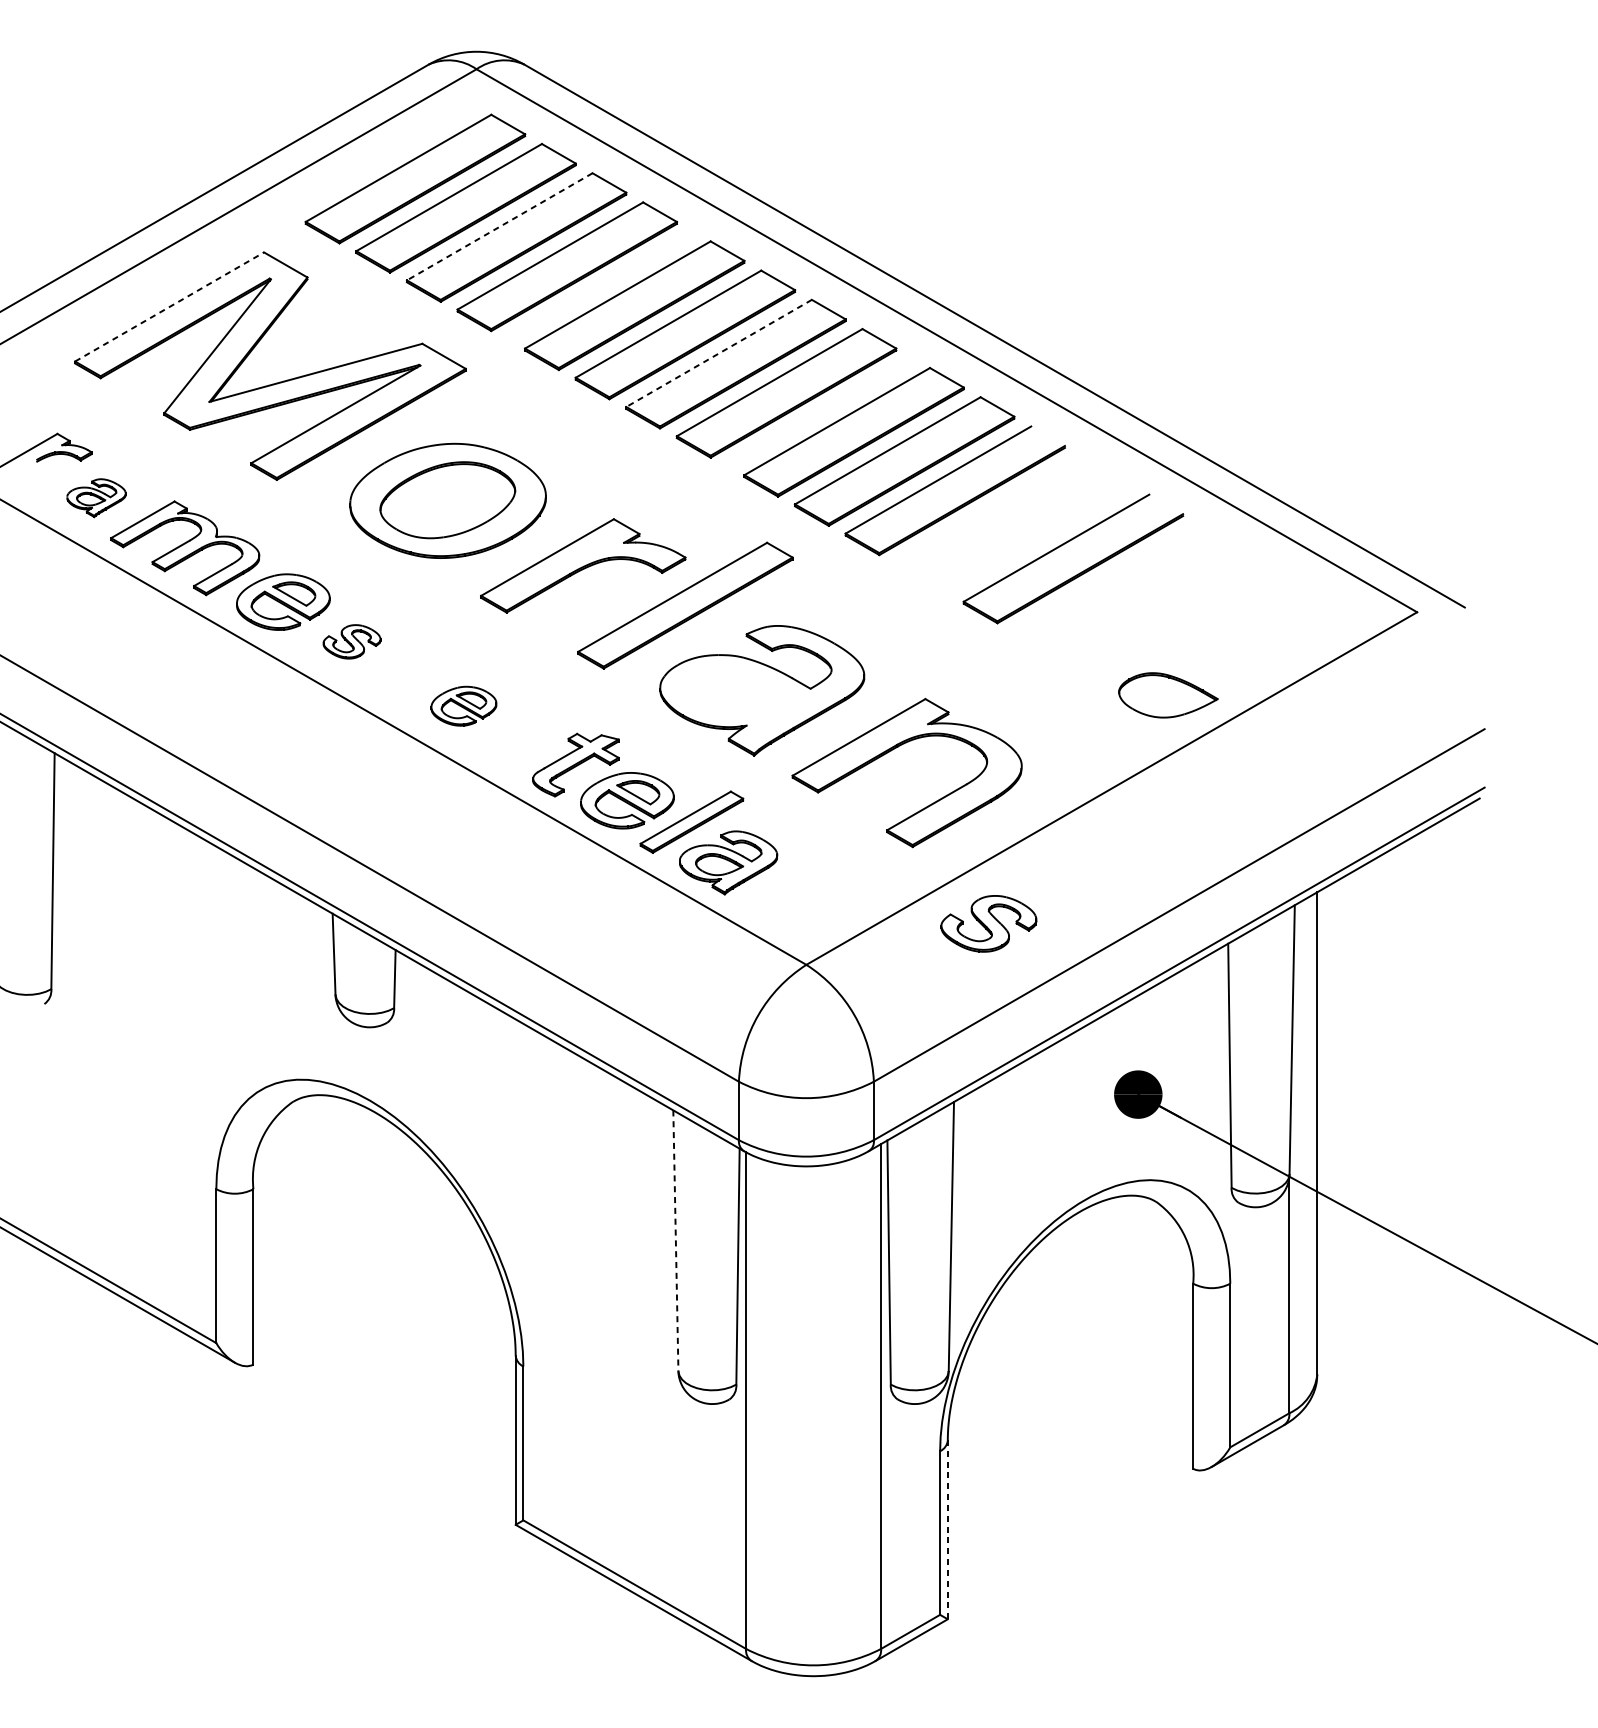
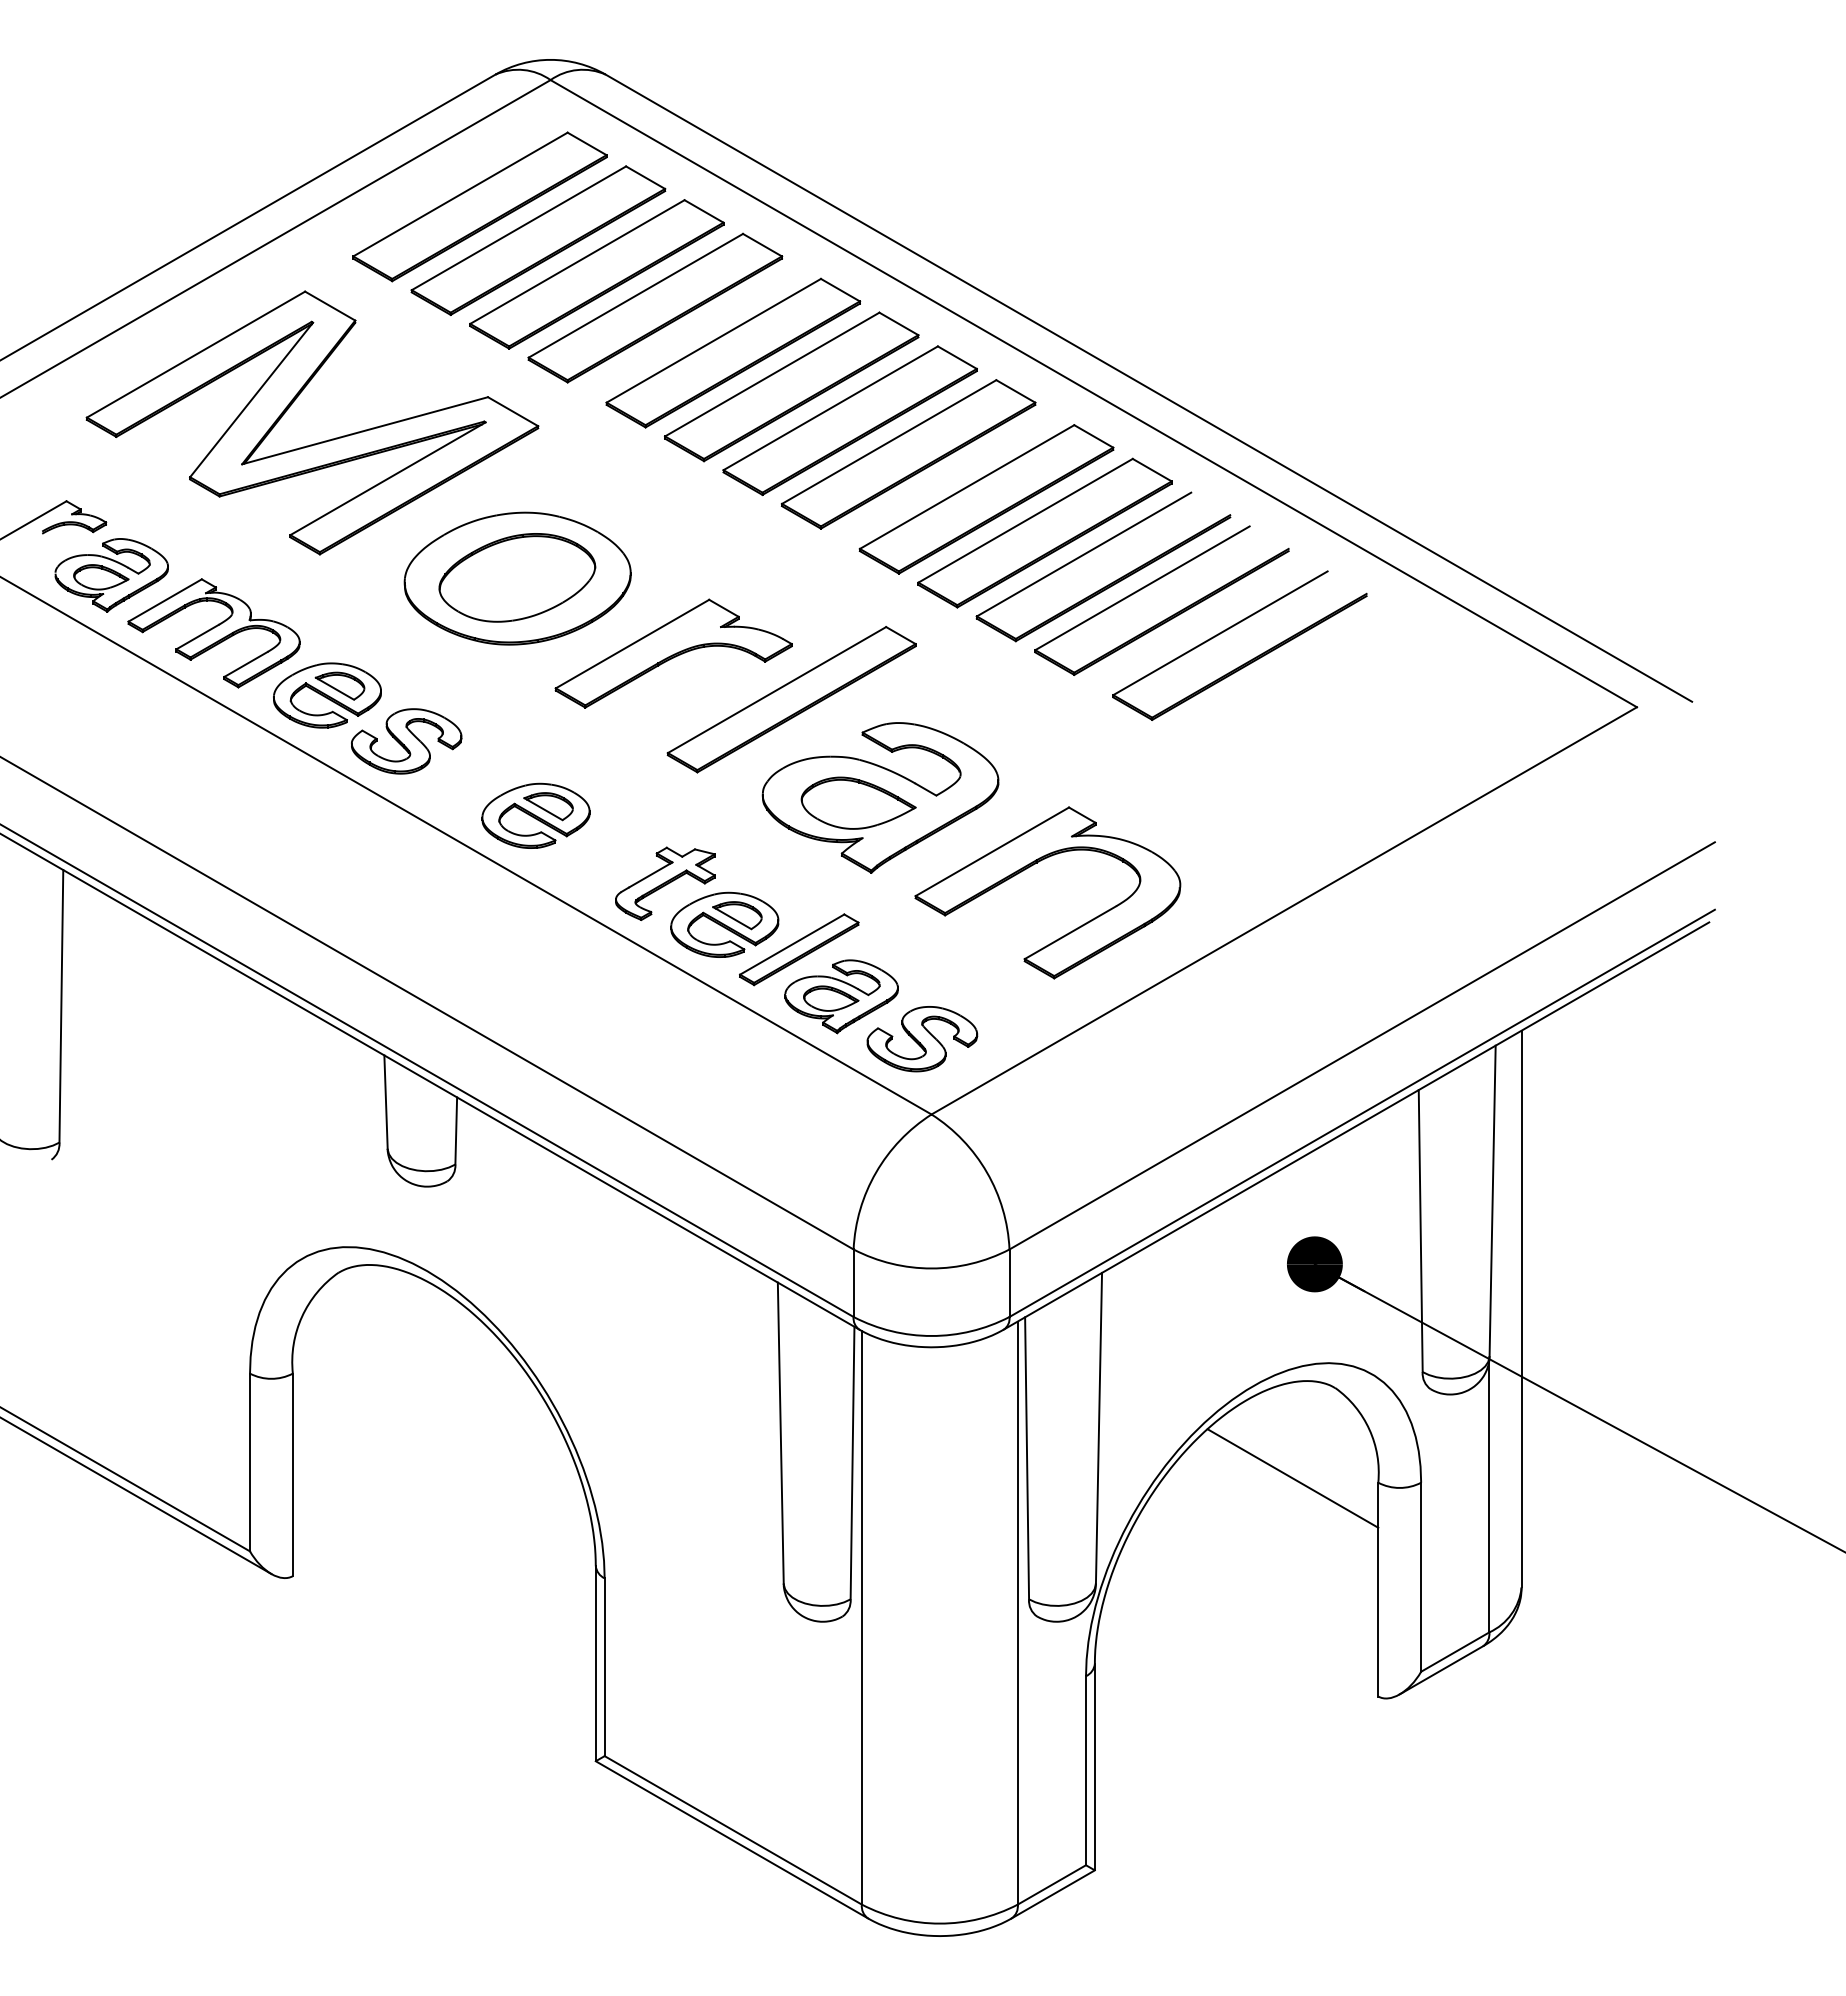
line: (499, 227) -> (577, 262), dashed -> solid
line: (169, 306) -> (196, 354), dashed -> solid
line: (718, 353) -> (830, 408), dashed -> solid
part: (96, 498) -> (111, 575), size x1.67
part: (1015, 531) -> (1172, 614), added
part: (351, 641) -> (406, 741), size x1.67
part: (1168, 694) -> (858, 802), moved
part: (463, 705) -> (535, 815), size x1.43
part: (989, 924) -> (922, 1039), moved
line: (675, 1241) -> (780, 1433), dashed -> solid
line: (1118, 1280) -> (1292, 1478), added
line: (947, 1529) -> (1094, 1766), dashed -> solid

